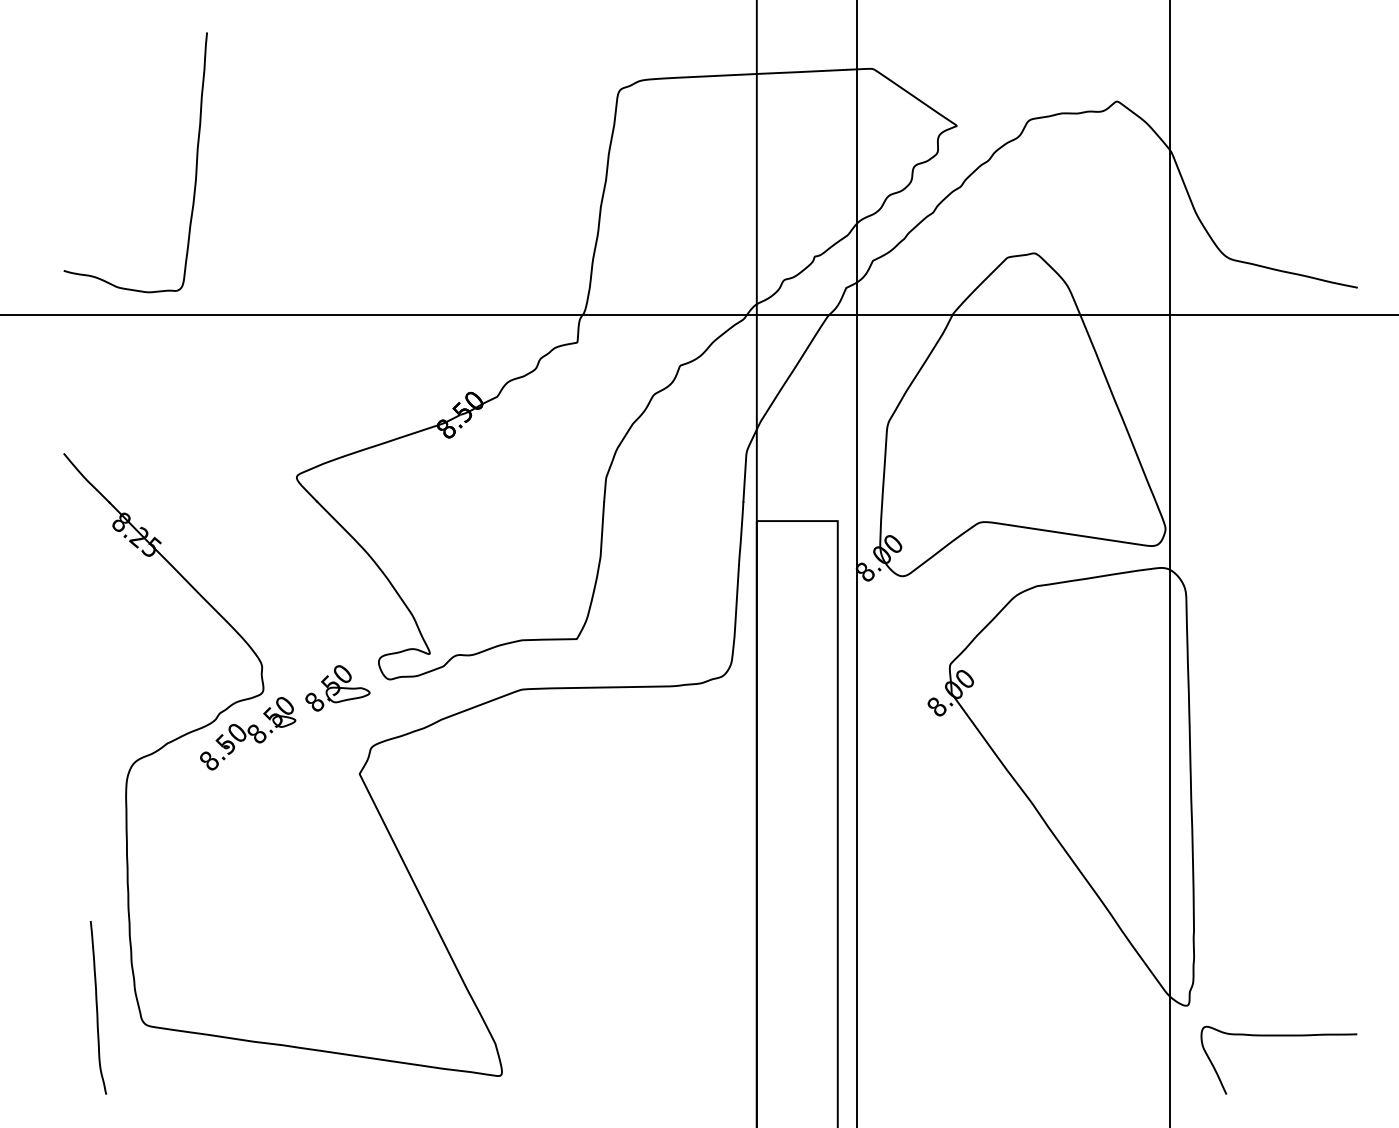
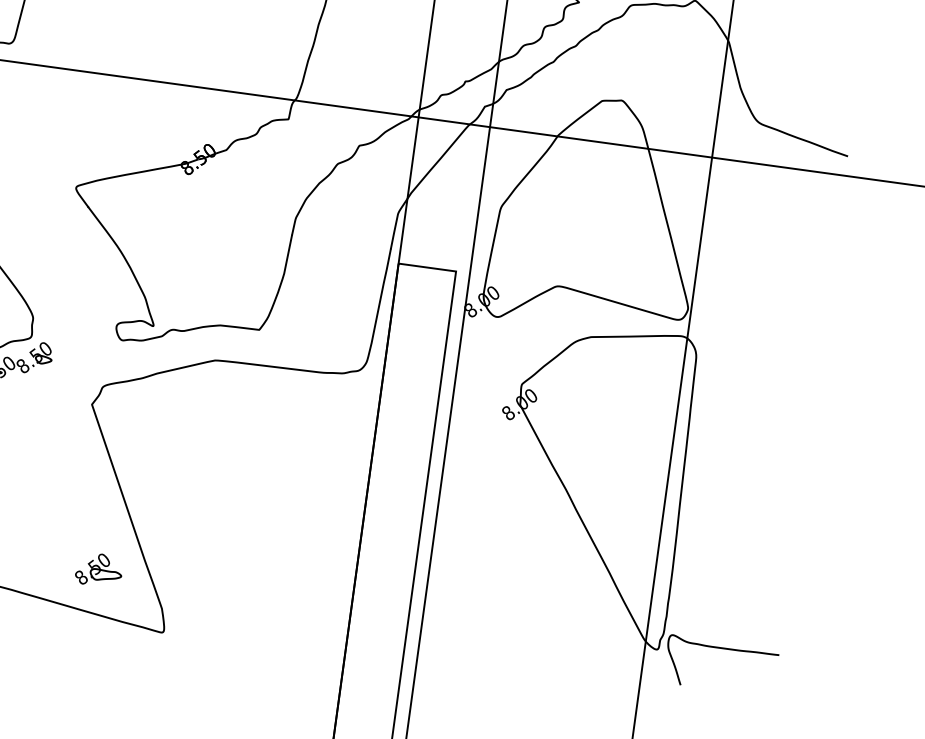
part: (337, 688) -> (98, 570), moved
curve: (1278, 1036) -> (723, 649), moved

